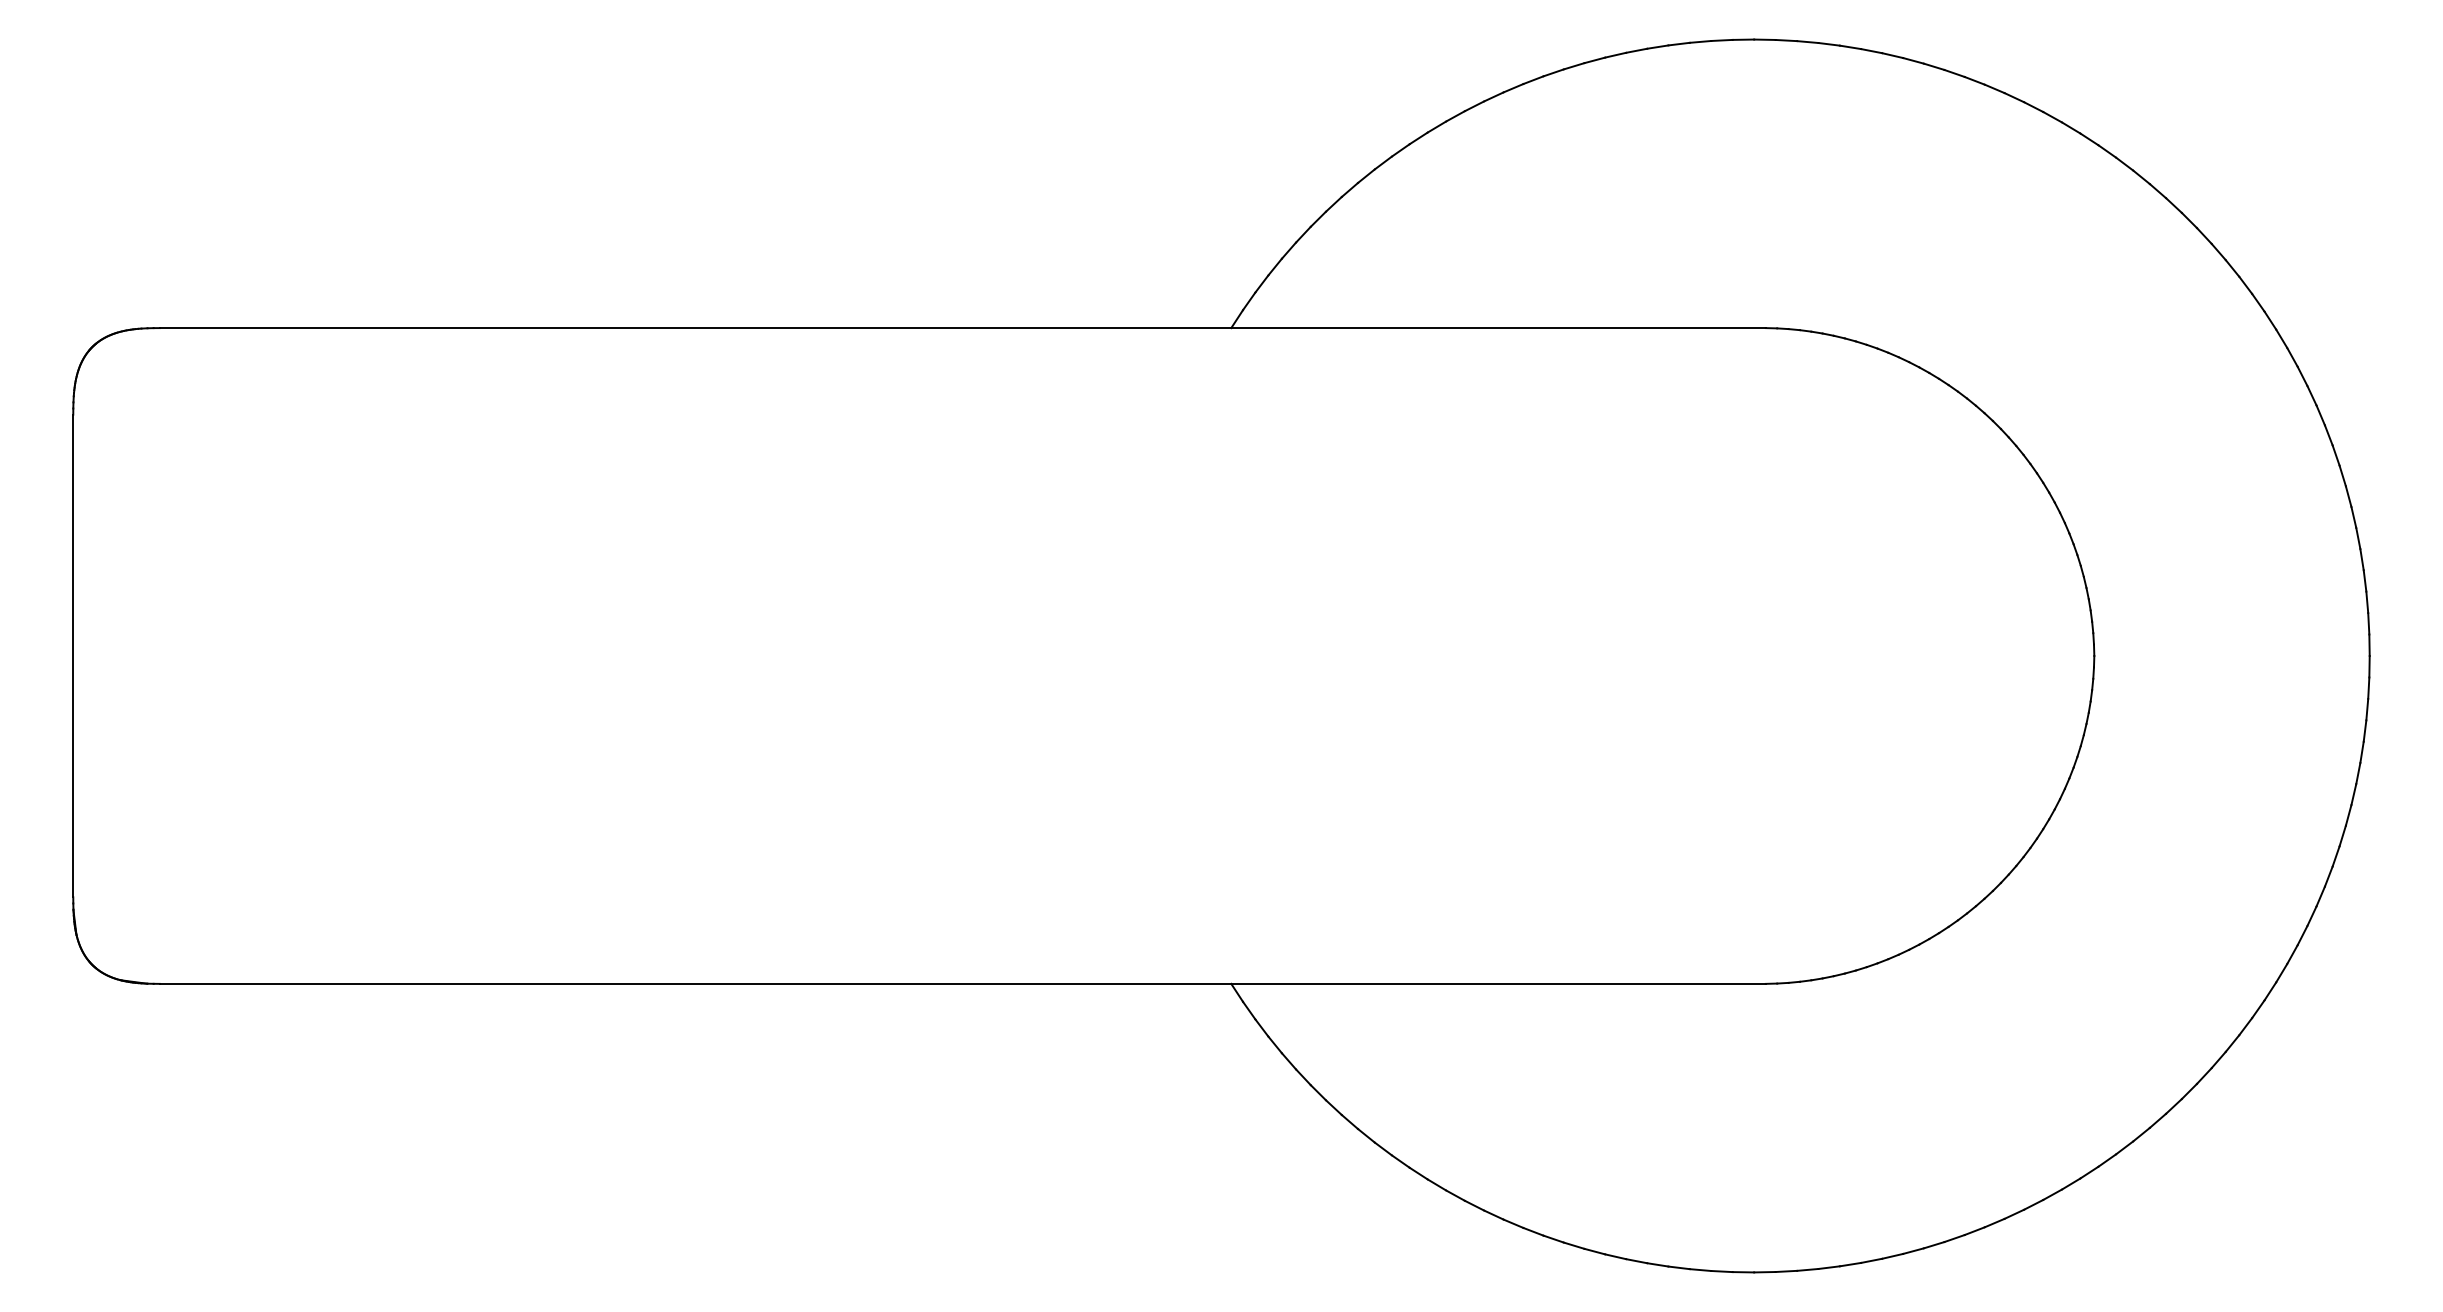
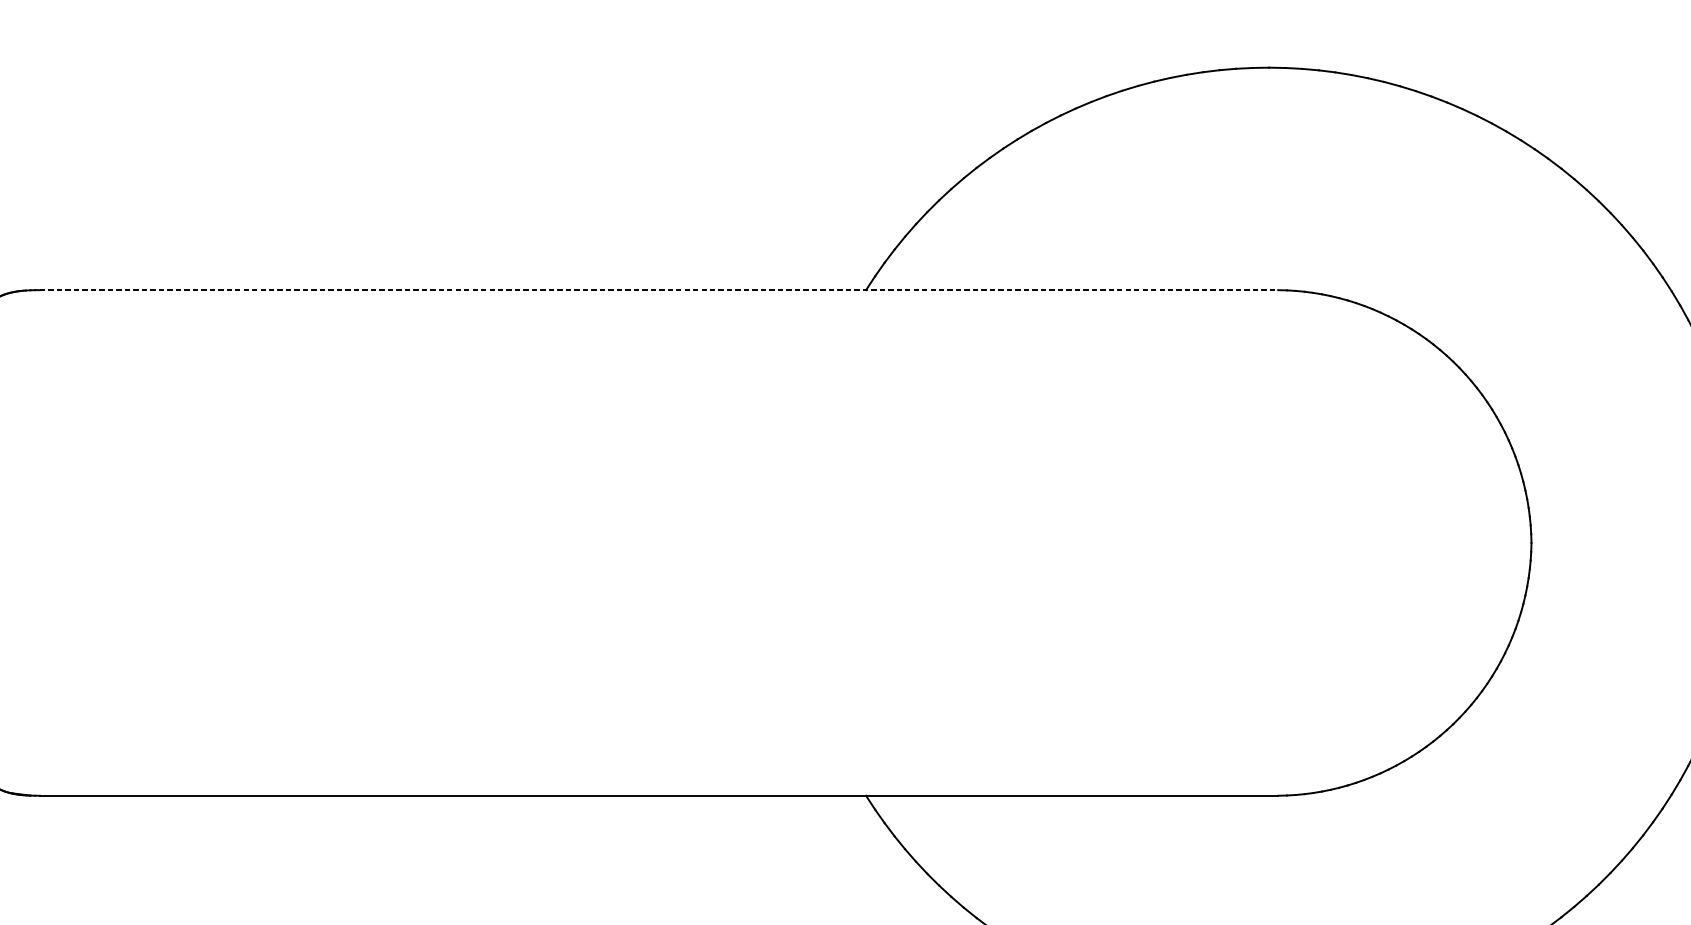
line: (962, 328) -> (658, 290), solid -> dashed

